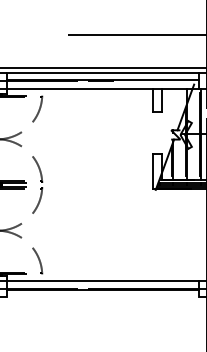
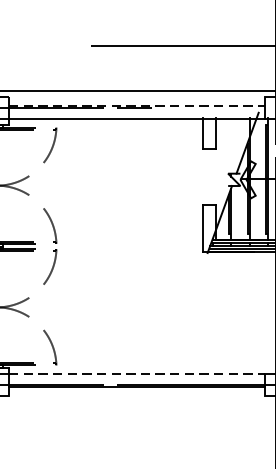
line: (102, 72) -> (136, 96), removed
line: (103, 79) -> (138, 106), solid -> dashed
line: (103, 281) -> (138, 374), solid -> dashed

